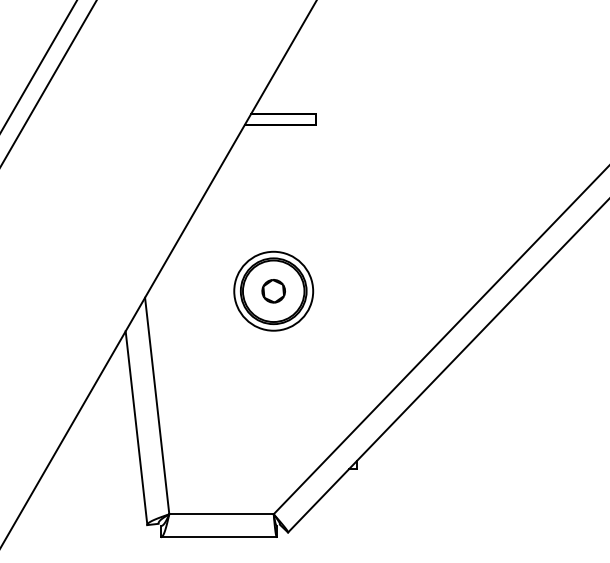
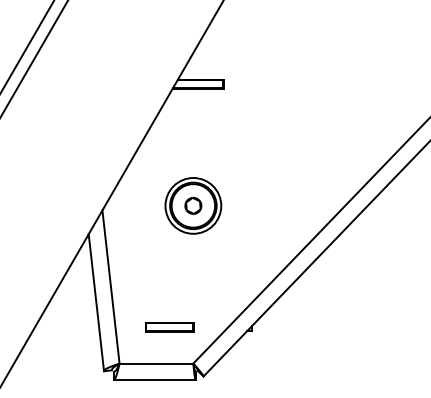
part: (239, 463) -> (169, 327), added

